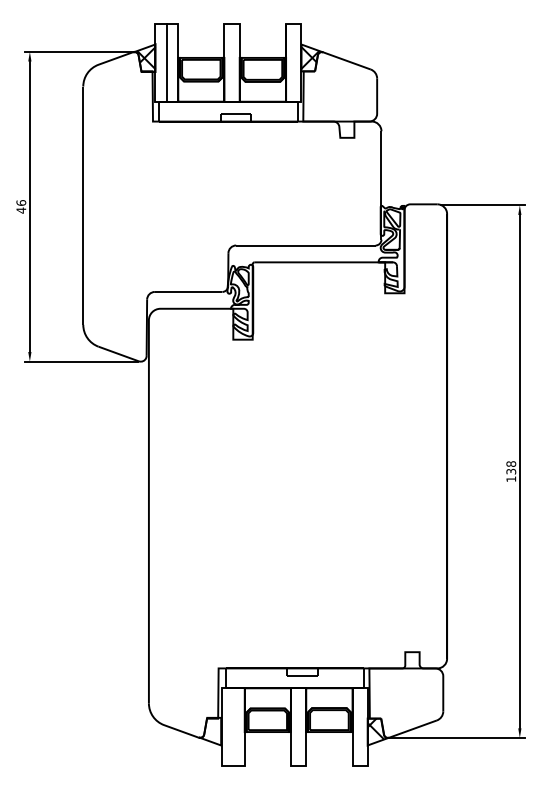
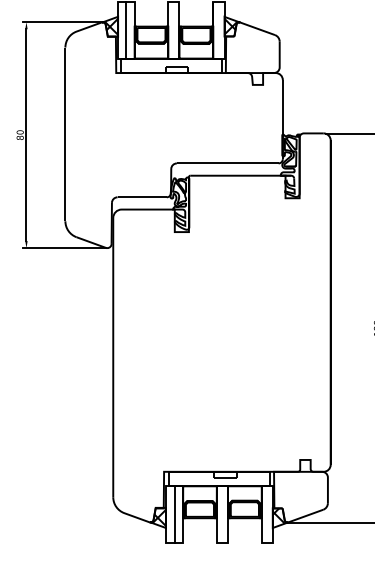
text: (21, 206) -> (20, 134), 46 -> 80
line: (233, 727) -> (174, 514), added
hatch: (211, 731) -> (158, 517), added

